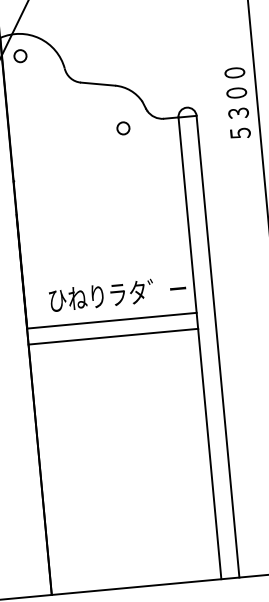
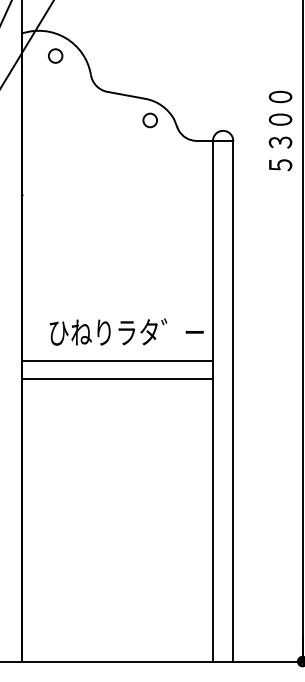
circle: (20, 55) -> (55, 55), moved
circle: (122, 128) -> (149, 120), moved

